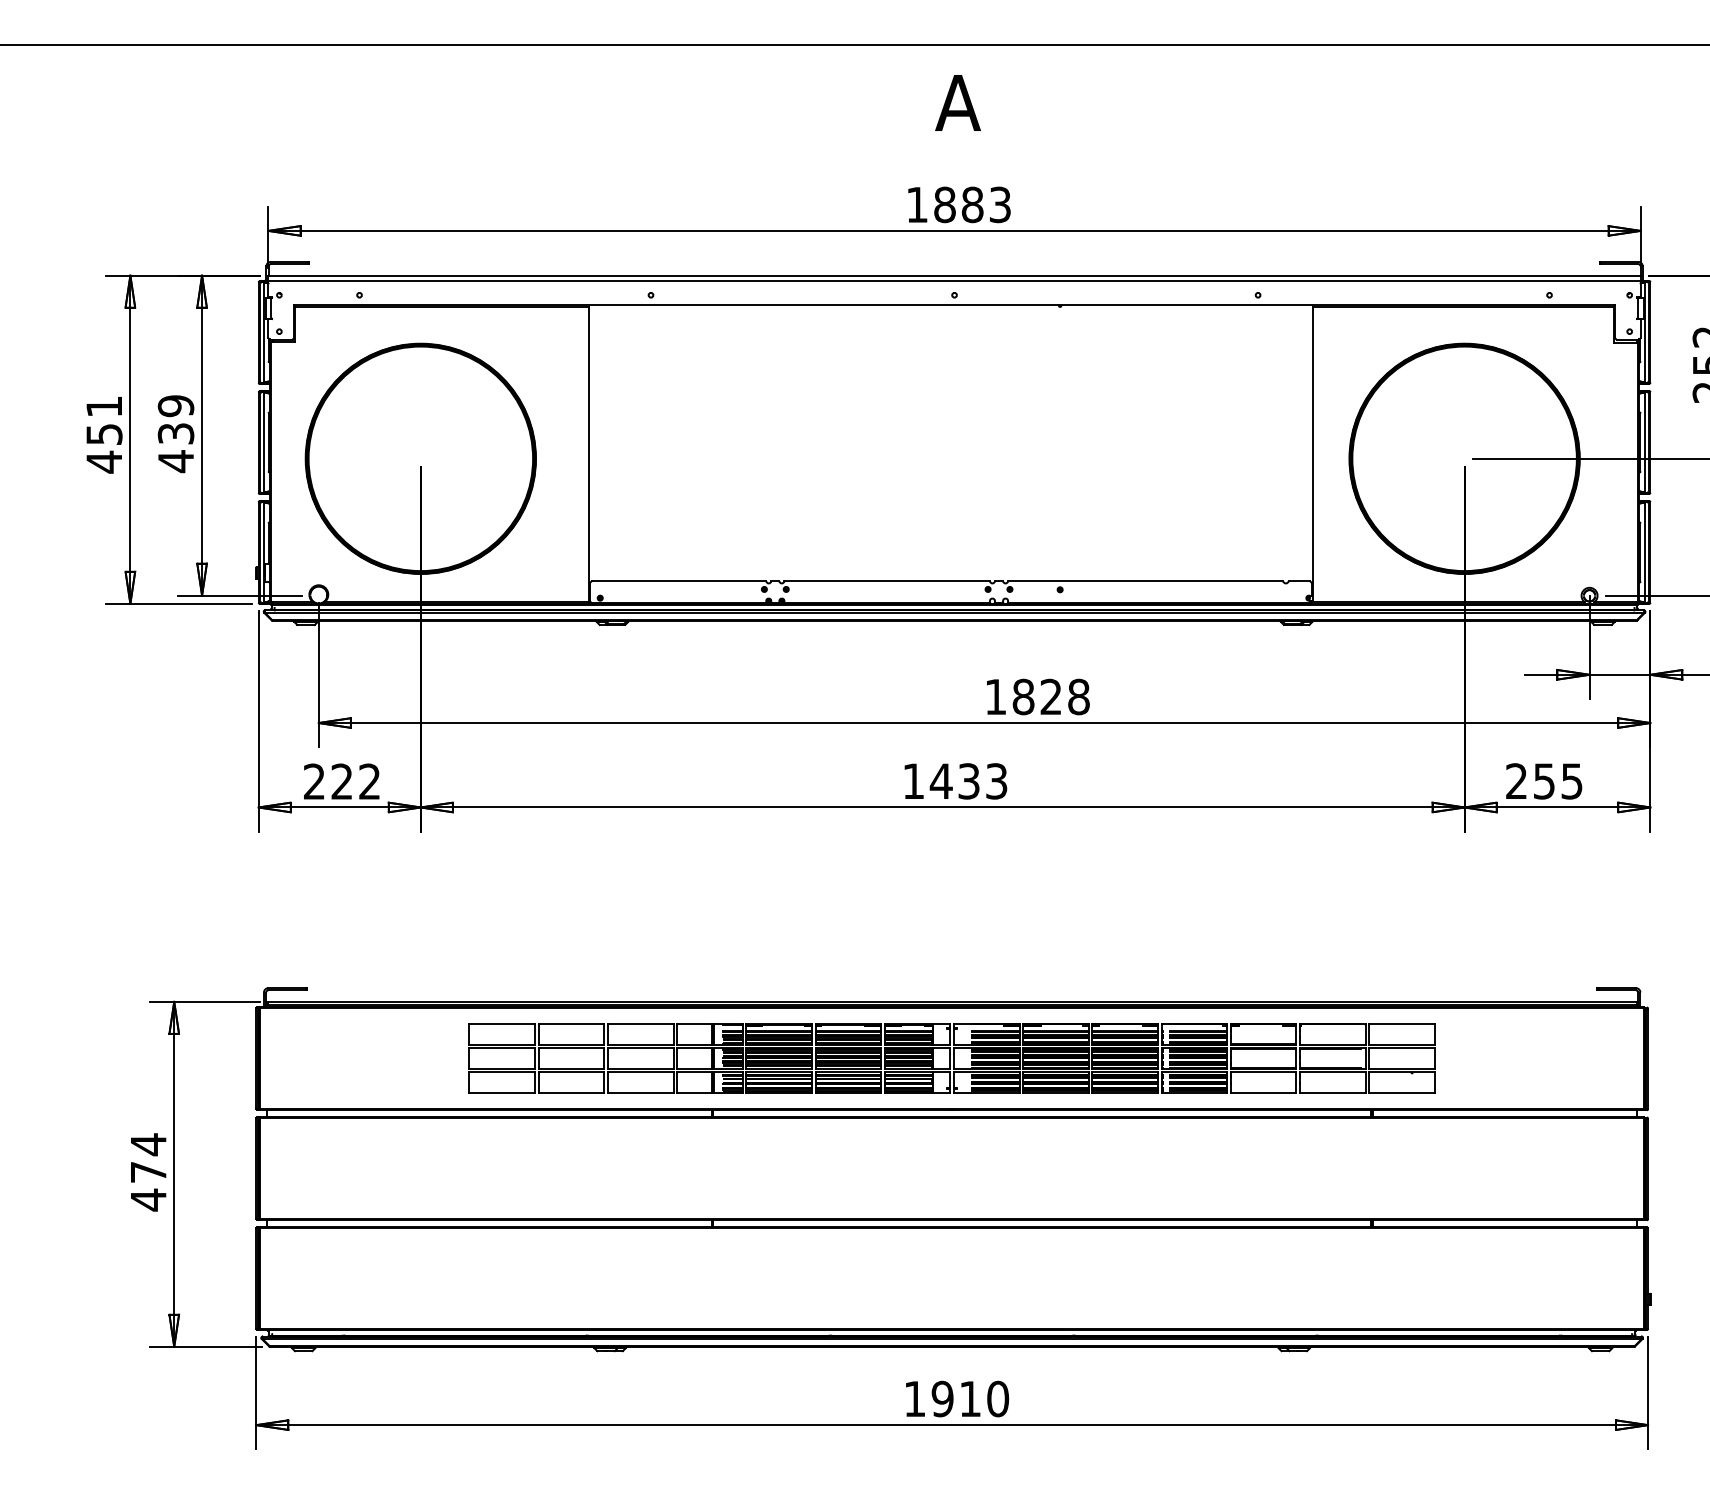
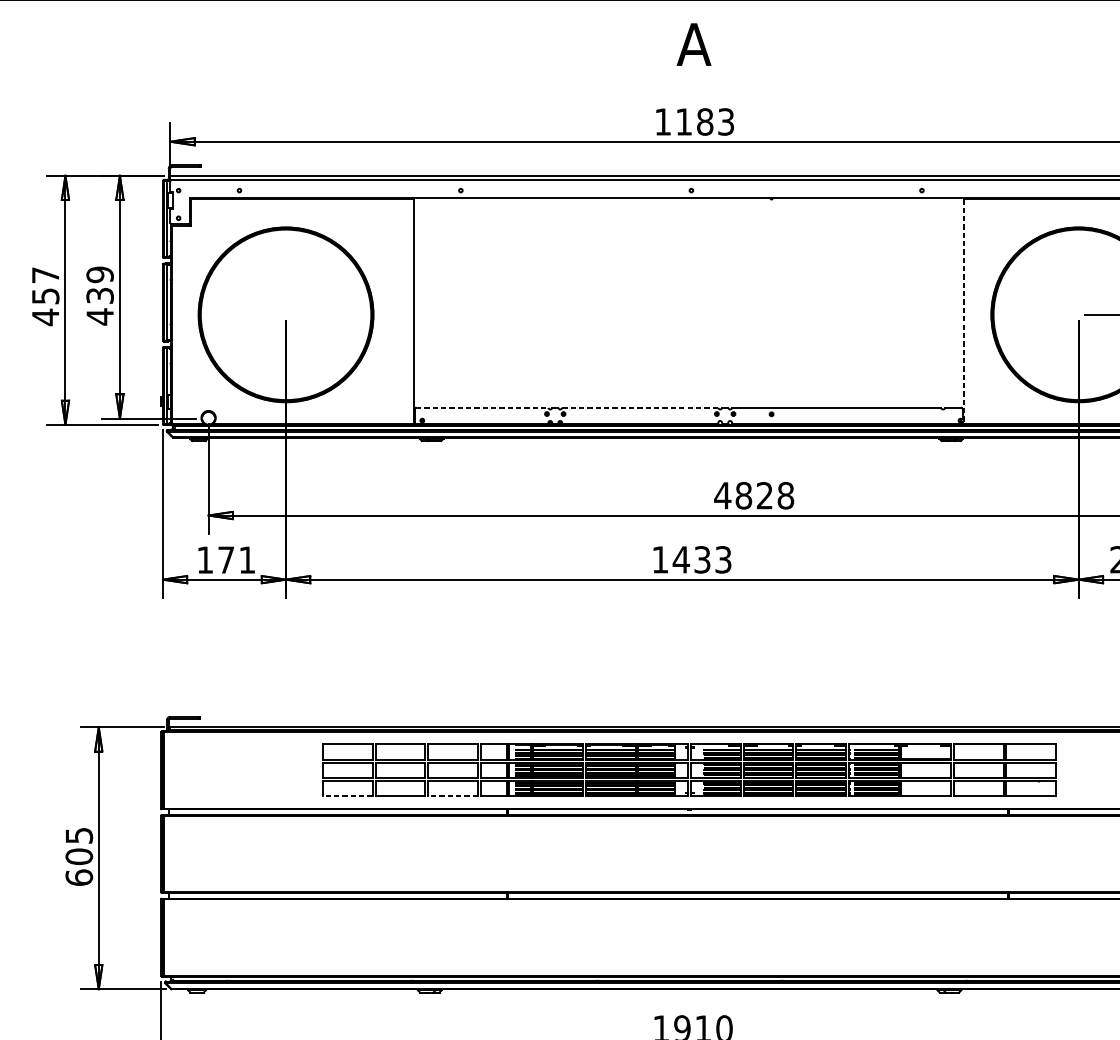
text: (944, 204) -> (683, 121), 1883 -> 1183
text: (103, 406) -> (45, 275), 451 -> 457
line: (1313, 454) -> (964, 311), solid -> dashed
line: (679, 581) -> (482, 408), solid -> dashed
line: (887, 581) -> (640, 408), solid -> dashed
text: (995, 696) -> (722, 495), 1828 -> 4828
text: (341, 781) -> (225, 559), 222 -> 171
line: (502, 1092) -> (348, 796), solid -> dashed
line: (640, 1092) -> (452, 796), solid -> dashed
text: (148, 1172) -> (79, 856), 474 -> 605

